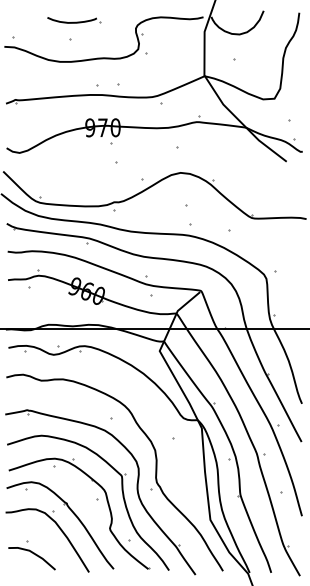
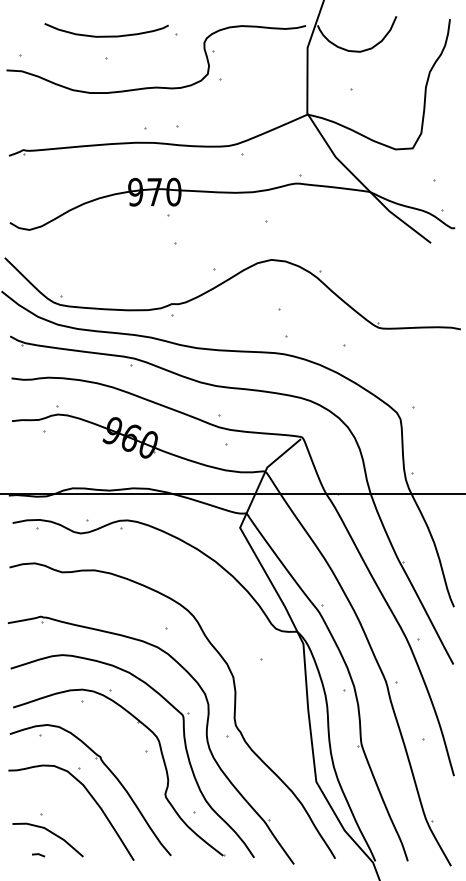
part: (73, 20) -> (110, 30), size x1.67
line: (25, 568) -> (38, 854), added

